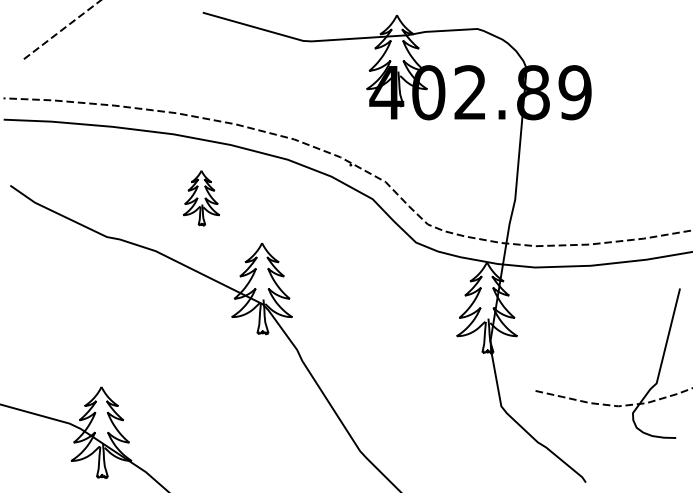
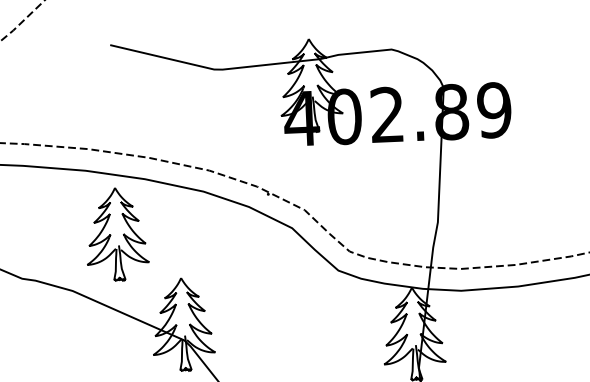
part: (201, 198) -> (117, 235), size x1.67

